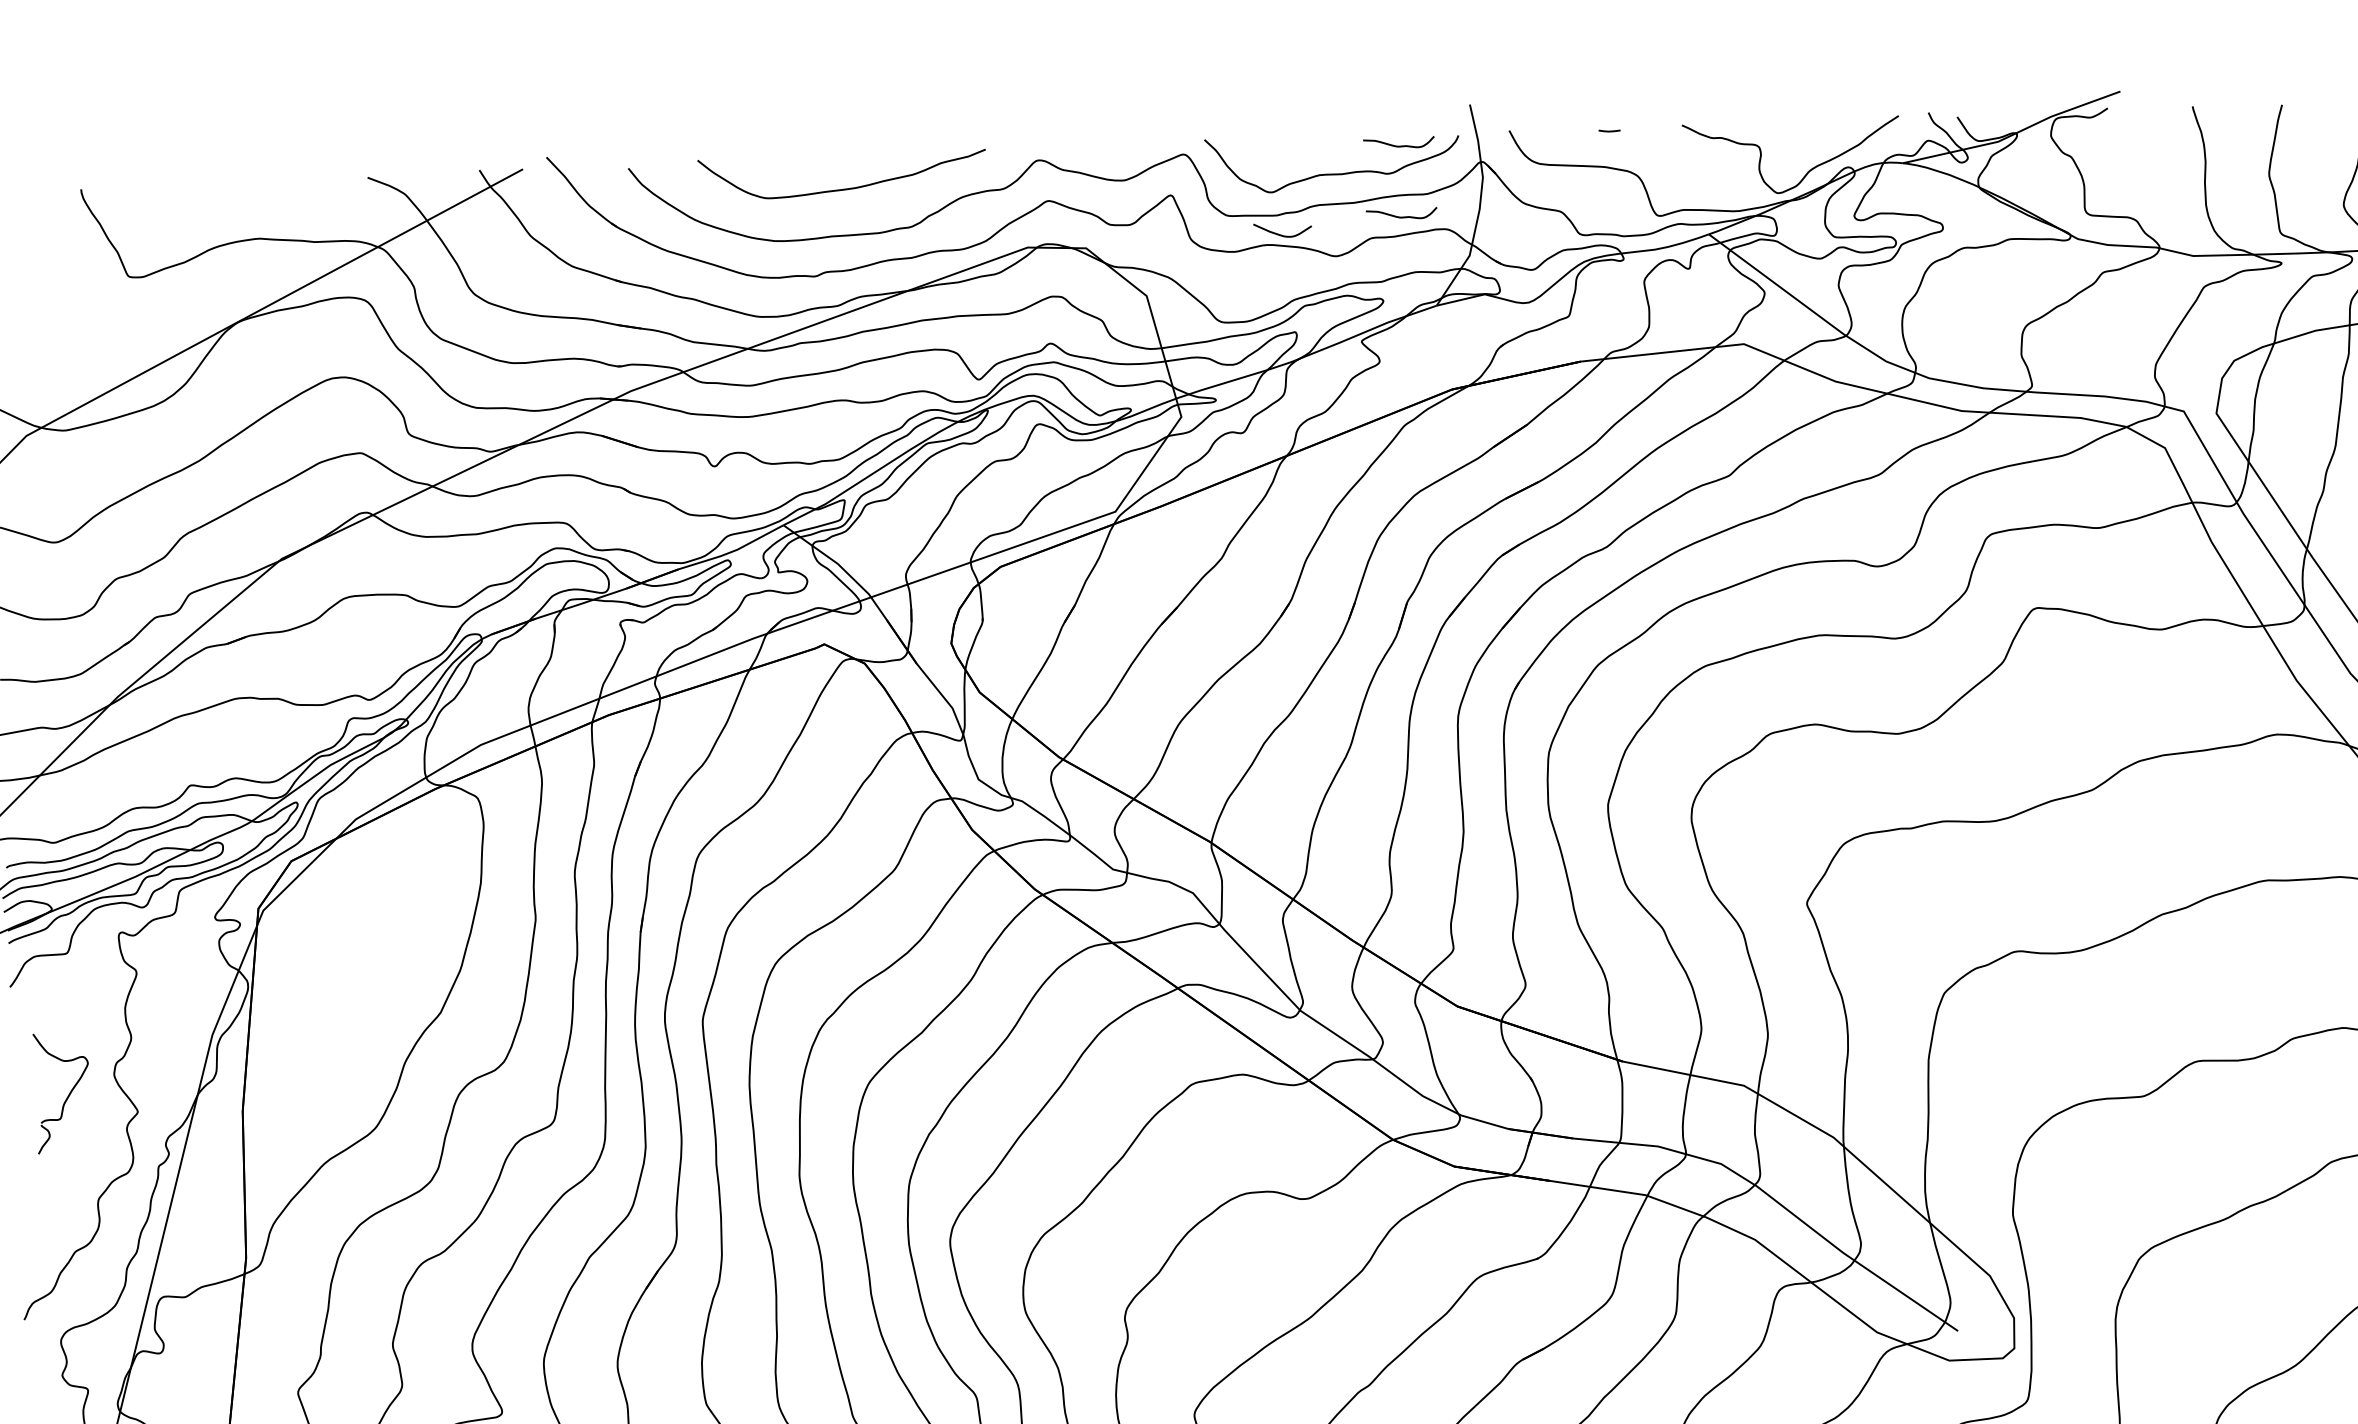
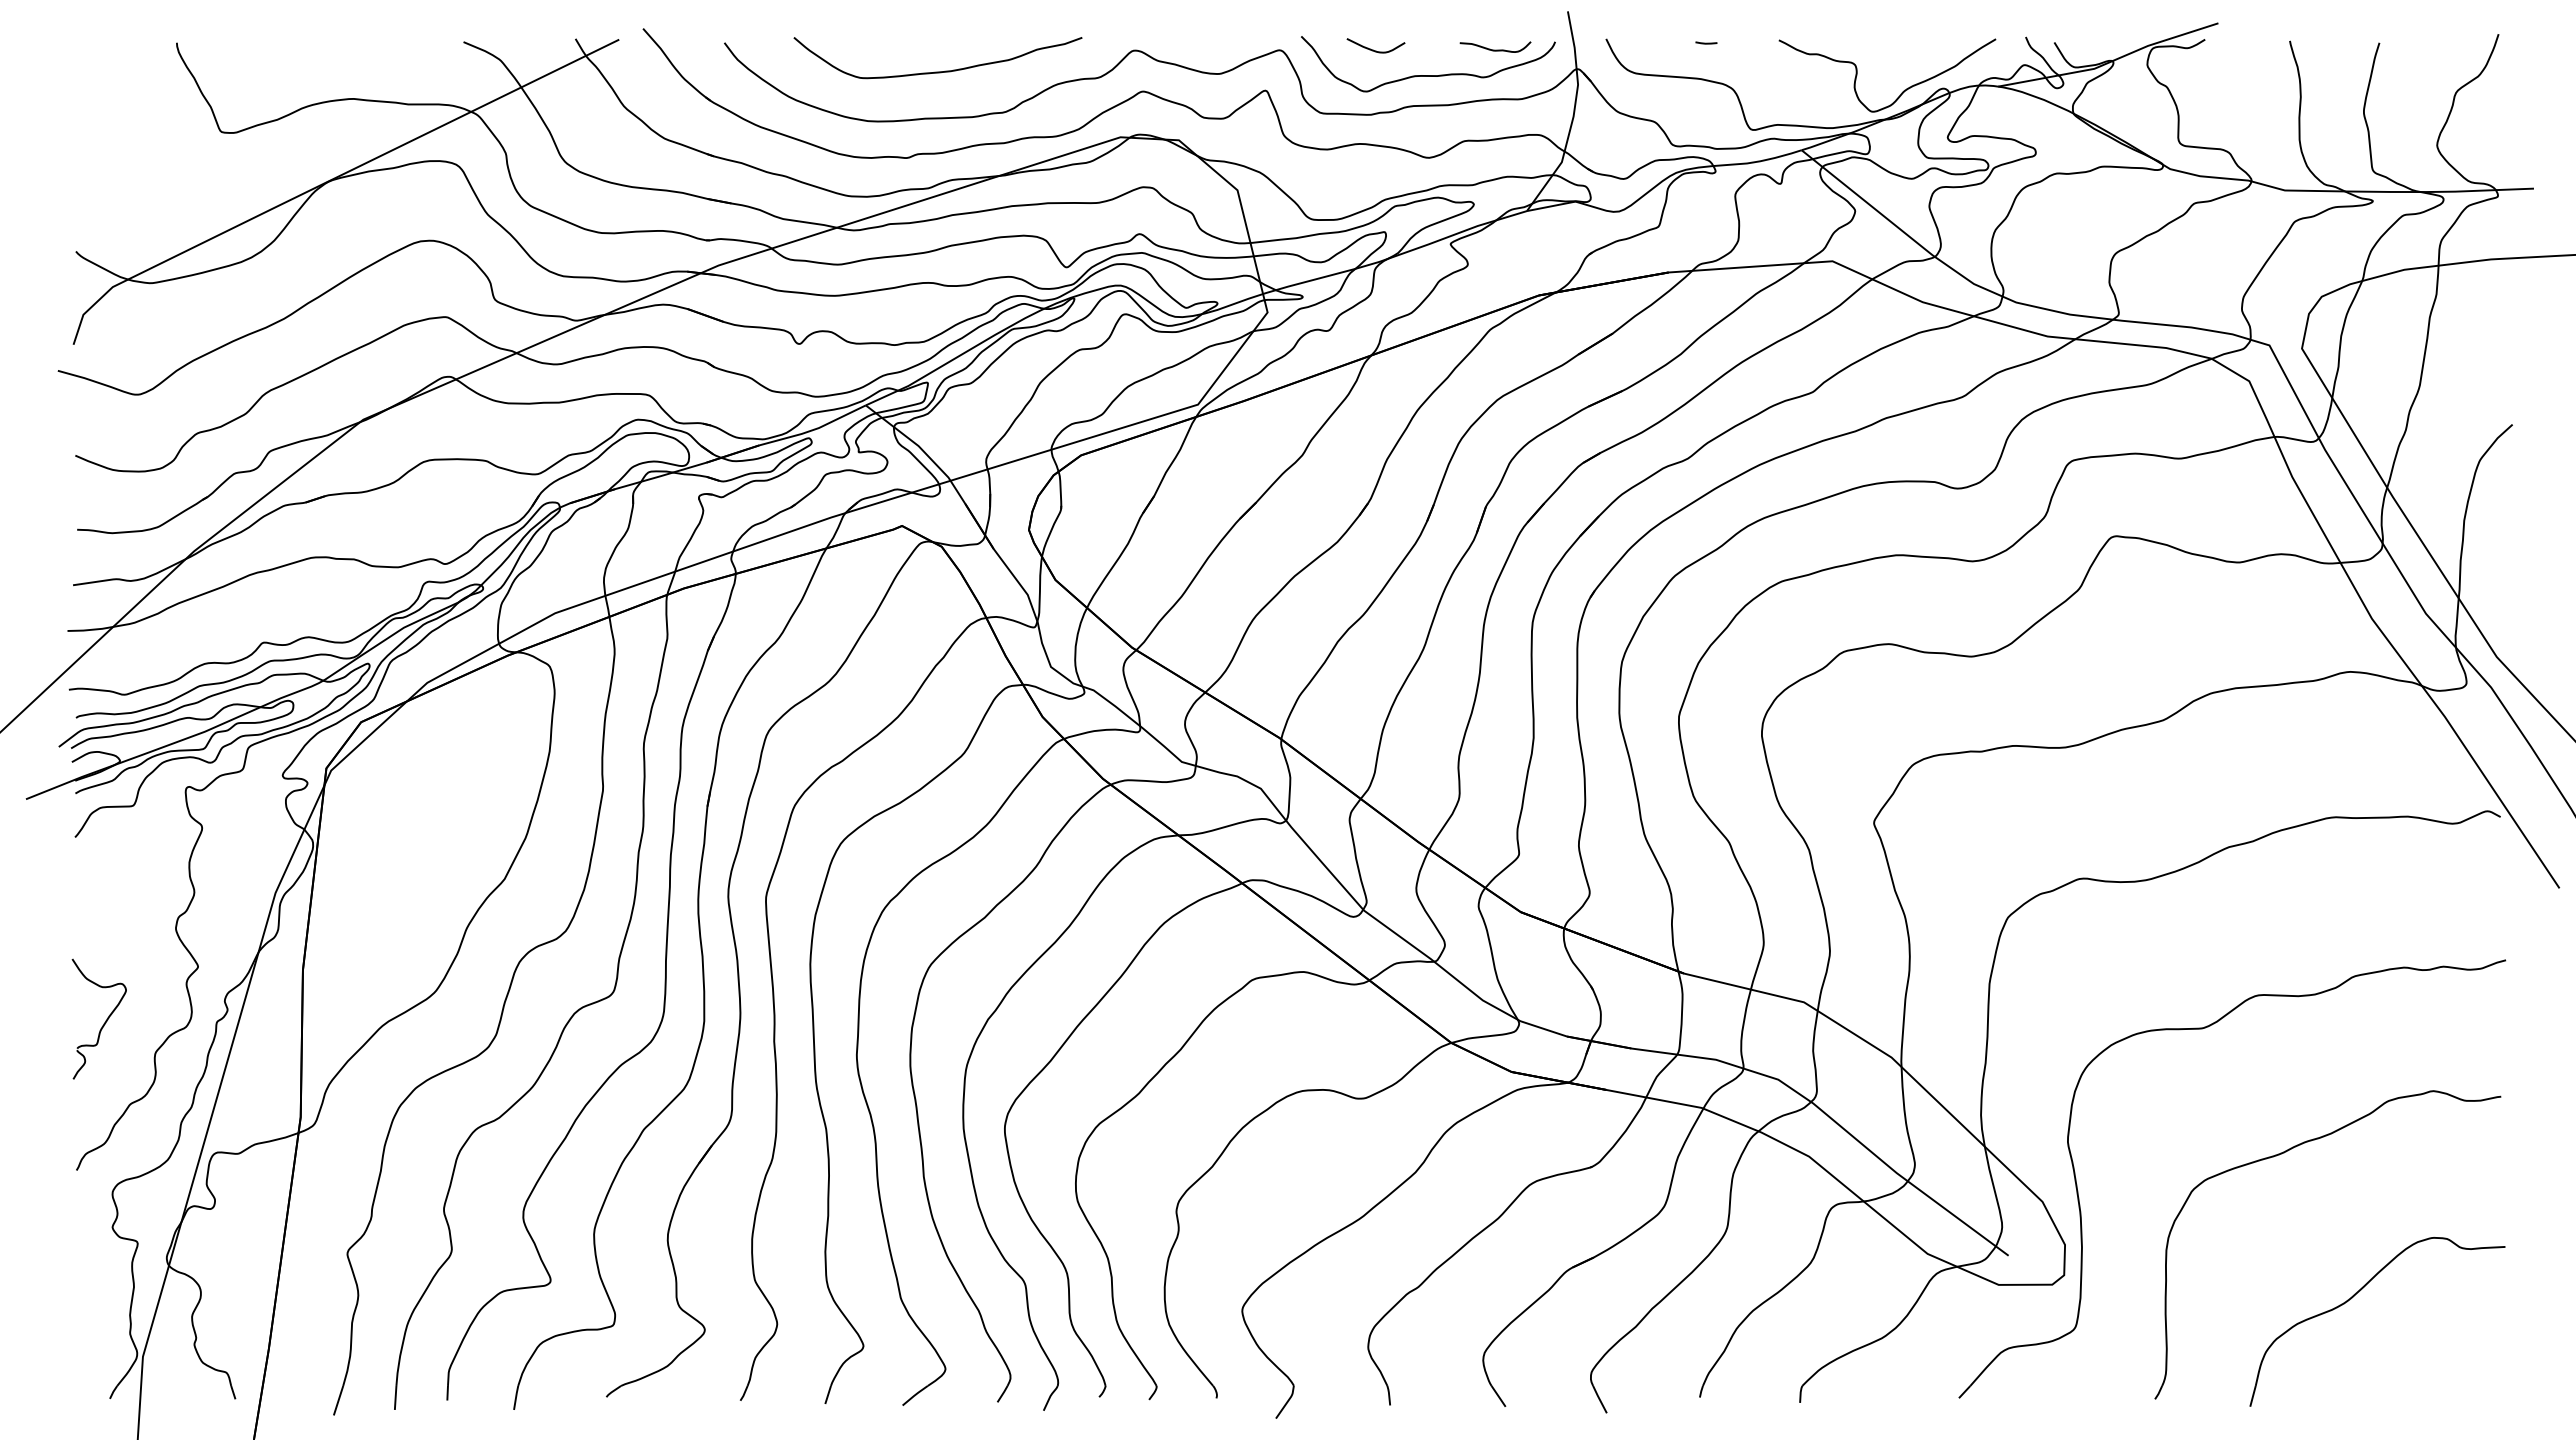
curve: (1401, 216) -> (1495, 120), removed
curve: (1280, 234) -> (1373, 49), moved
part: (66, 1097) -> (103, 1023), moved

